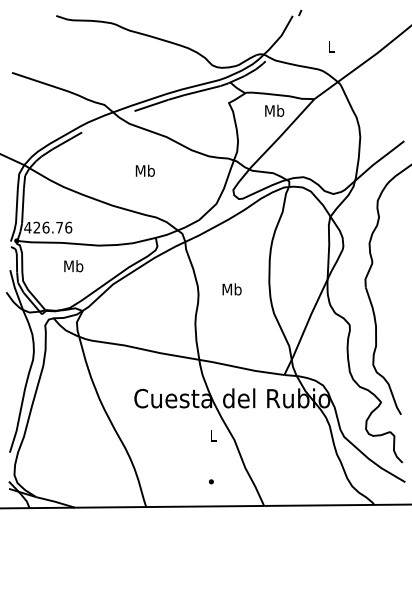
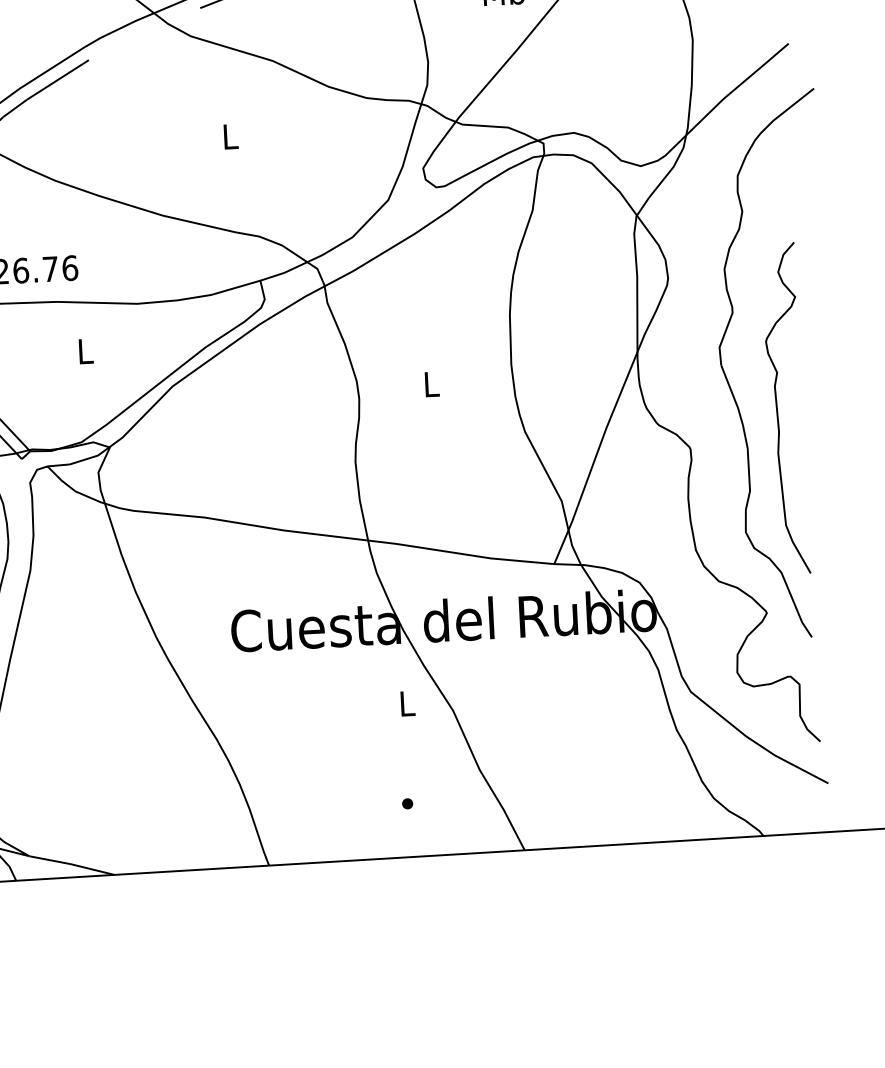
text: (144, 170) -> (228, 135), Mb -> L
text: (73, 266) -> (84, 351), Mb -> L
text: (231, 289) -> (430, 384), Mb -> L
curve: (391, 308) -> (779, 408), added

